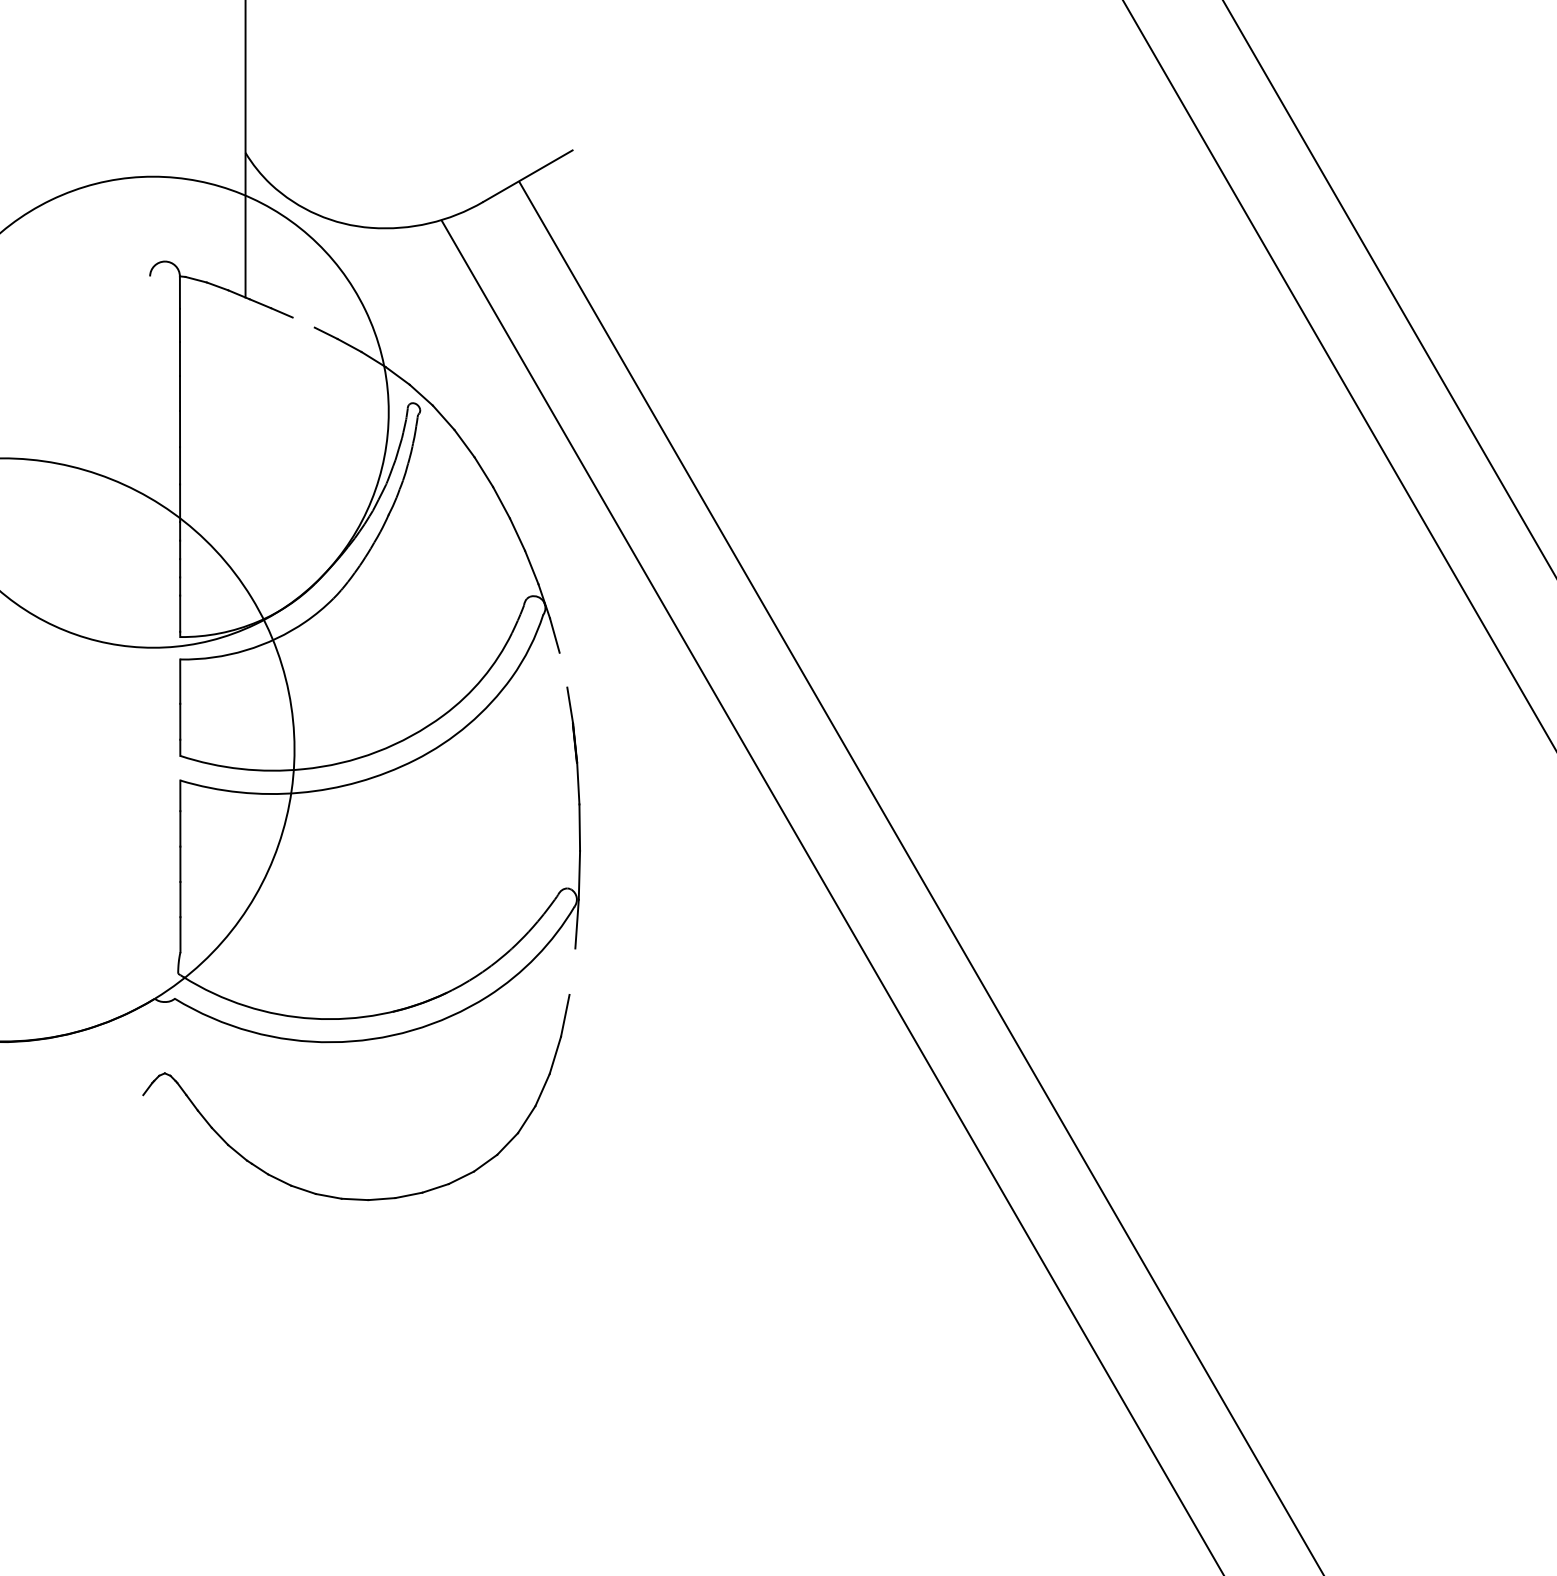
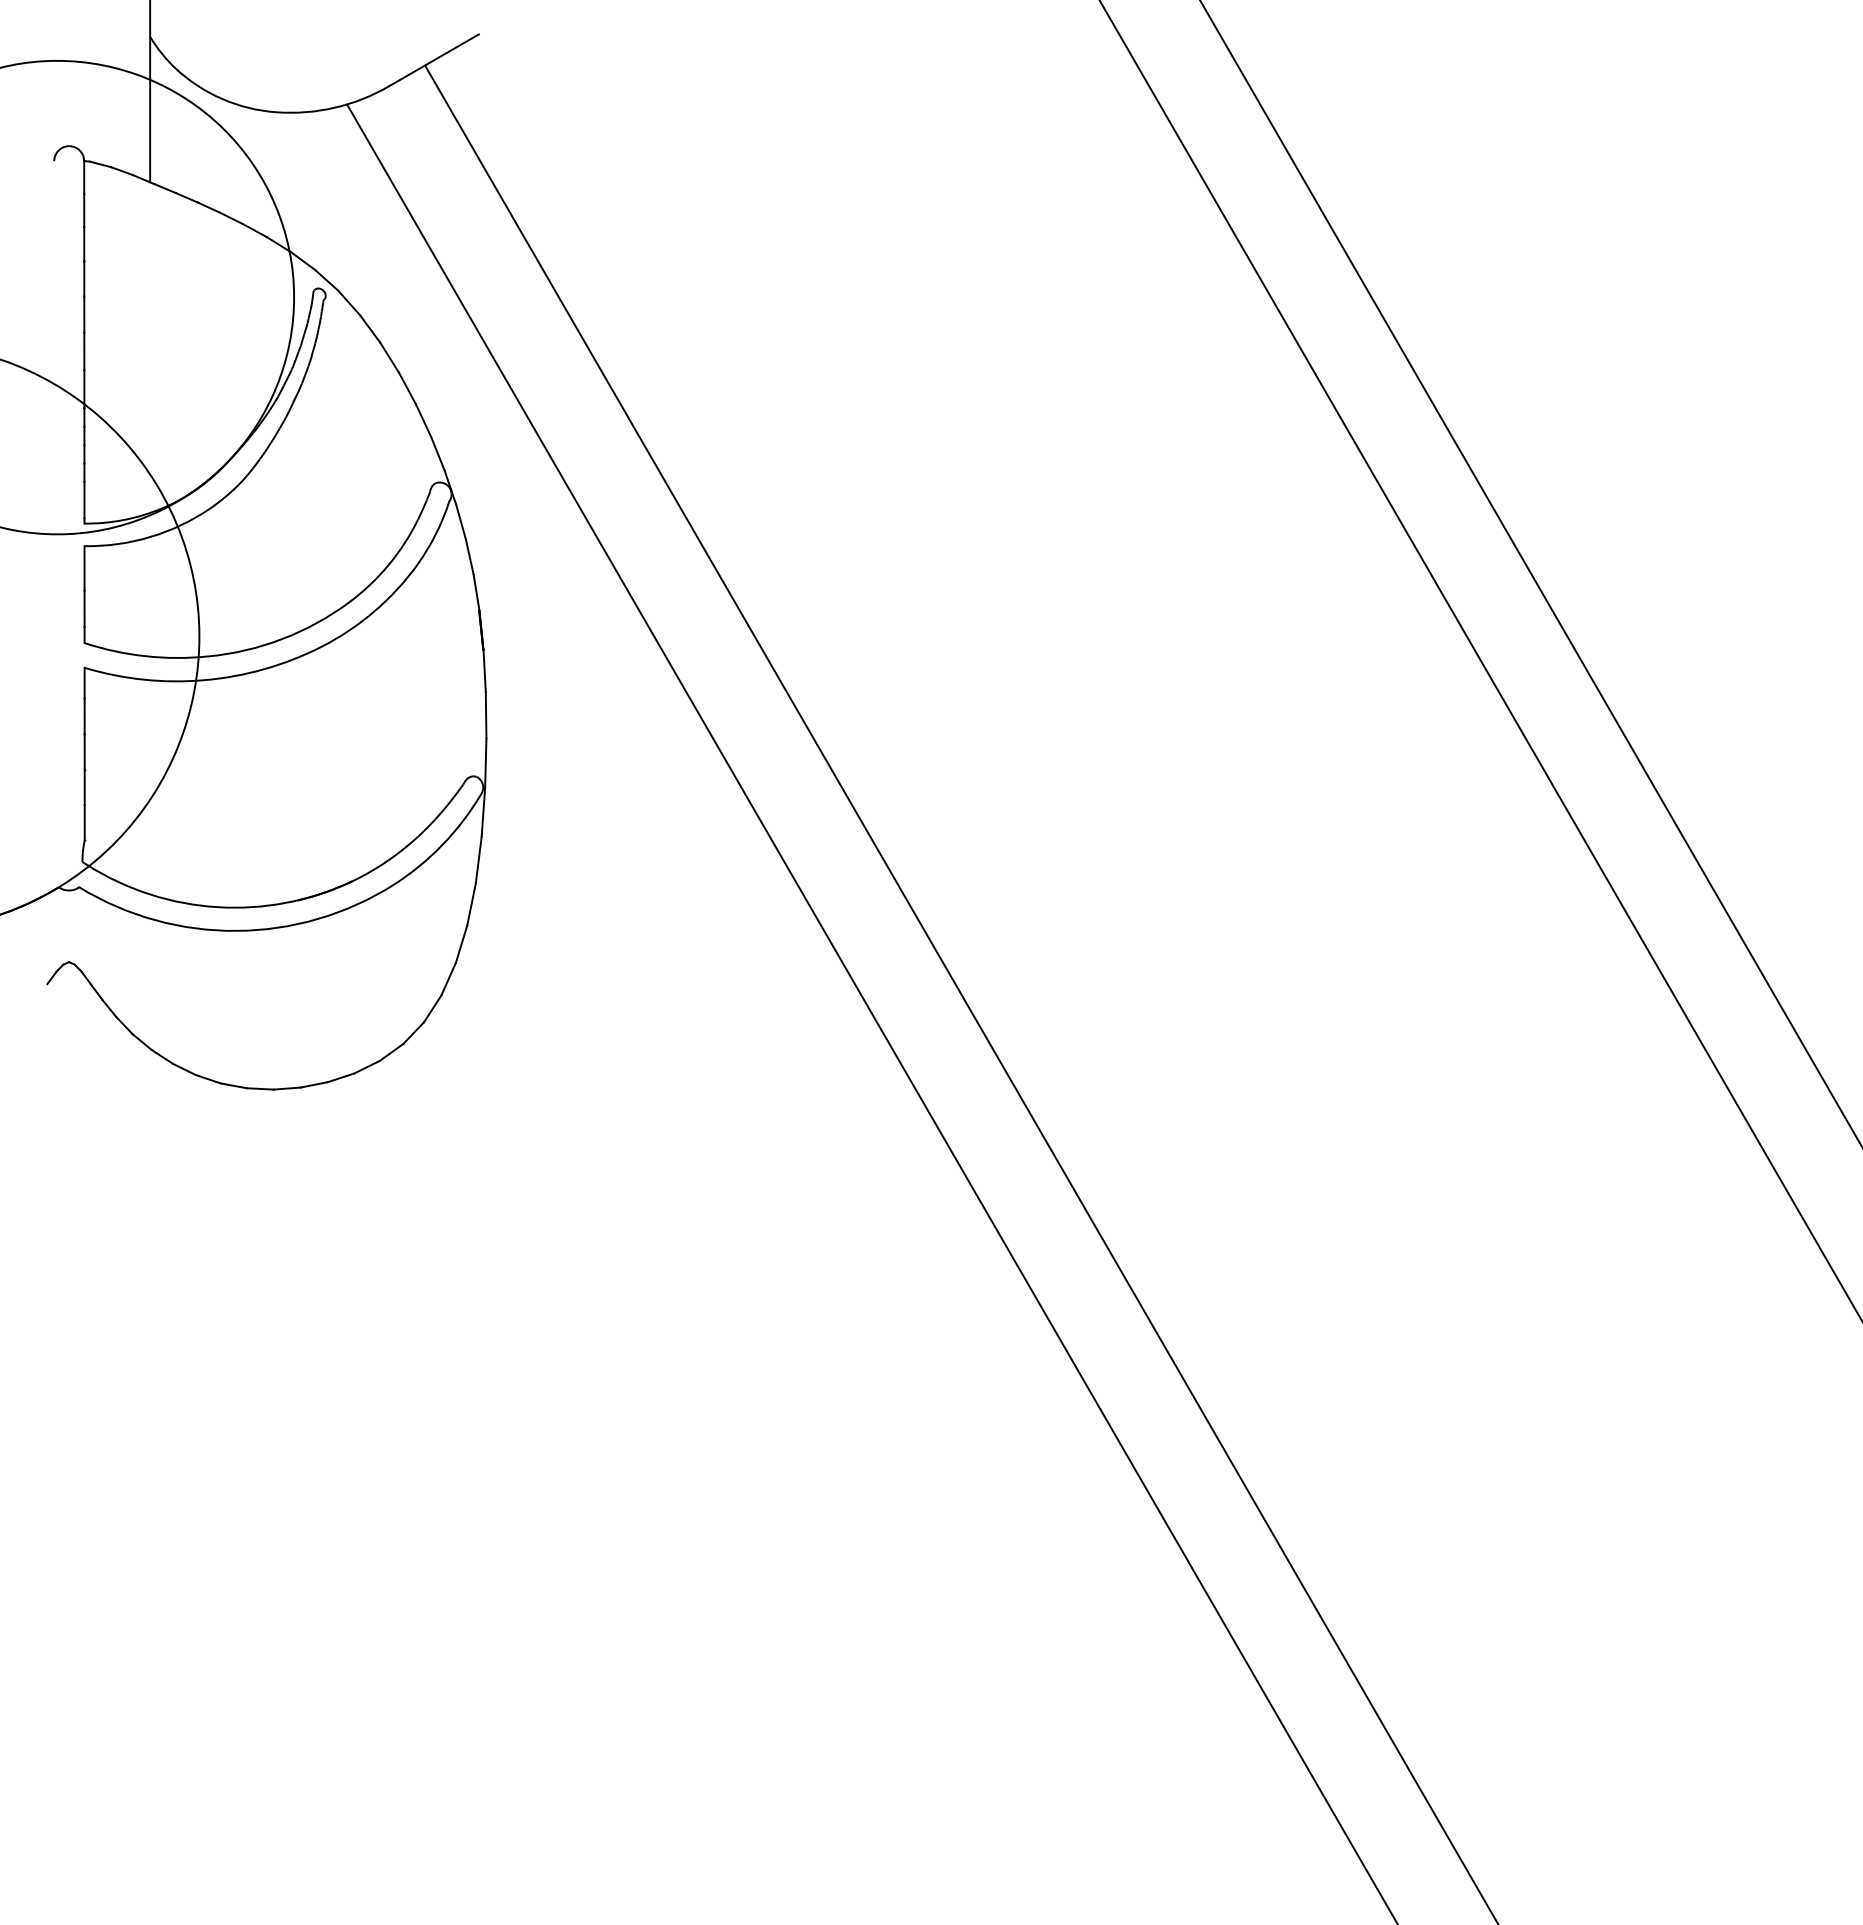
line: (303, 322) -> (208, 207), added
line: (563, 669) -> (469, 556), added
line: (572, 971) -> (478, 859), added

